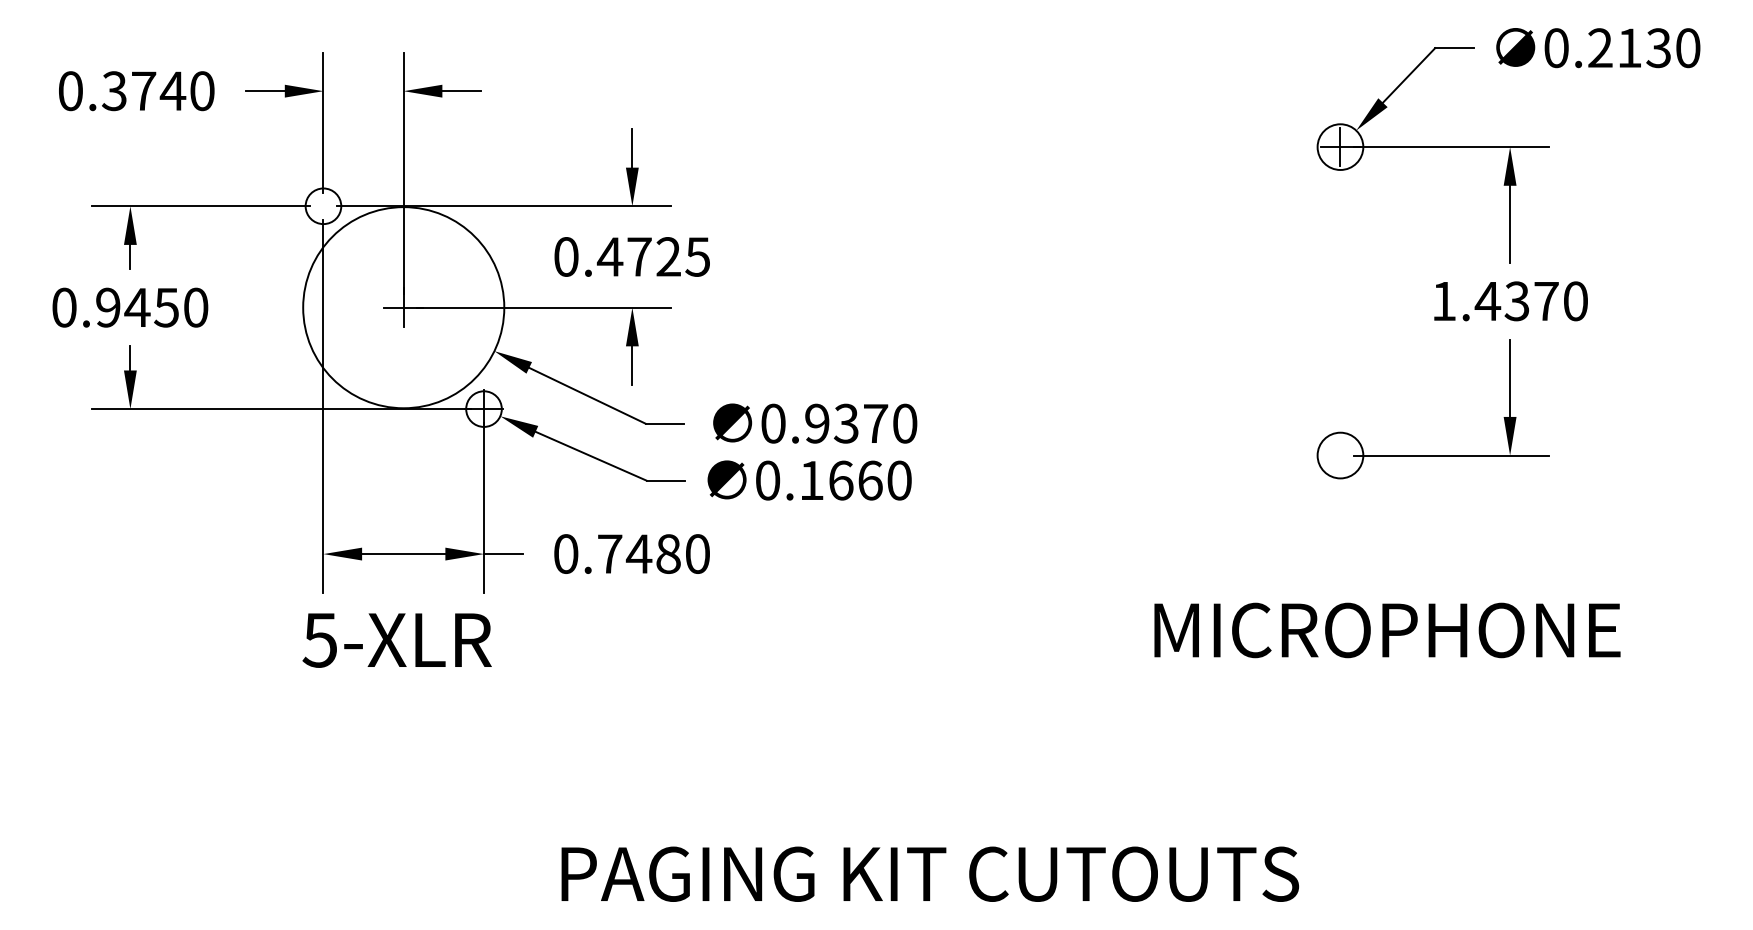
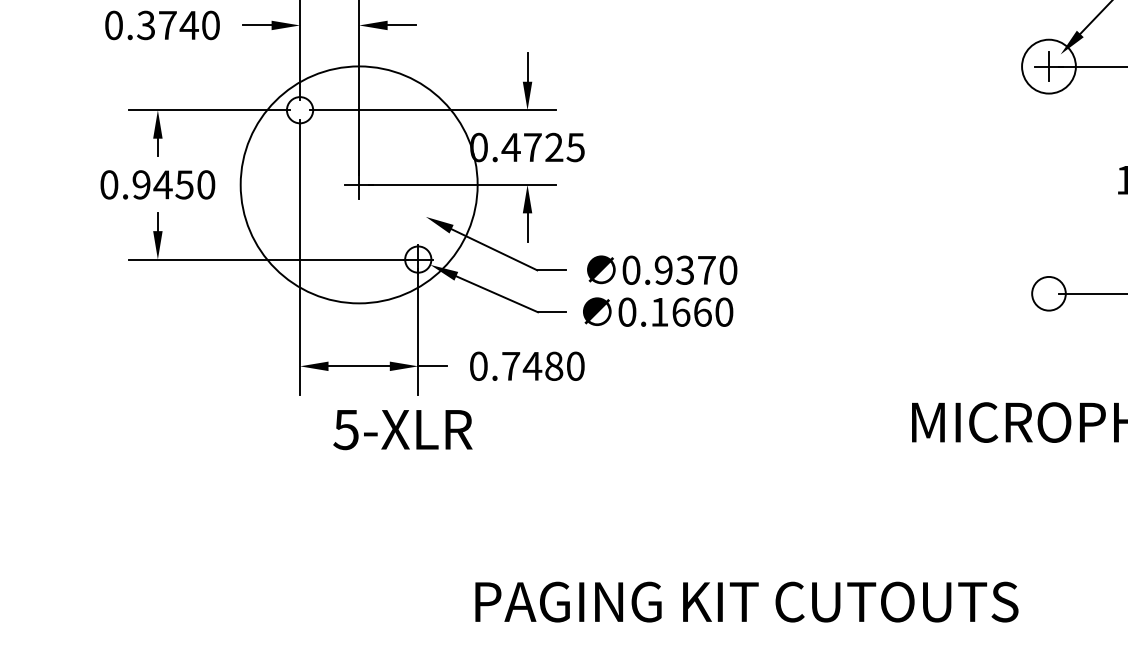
circle: (1340, 147) -> (1049, 66), size x1.6
circle: (403, 307) -> (359, 184), size x1.6
text: (396, 640) -> (402, 429), moved

